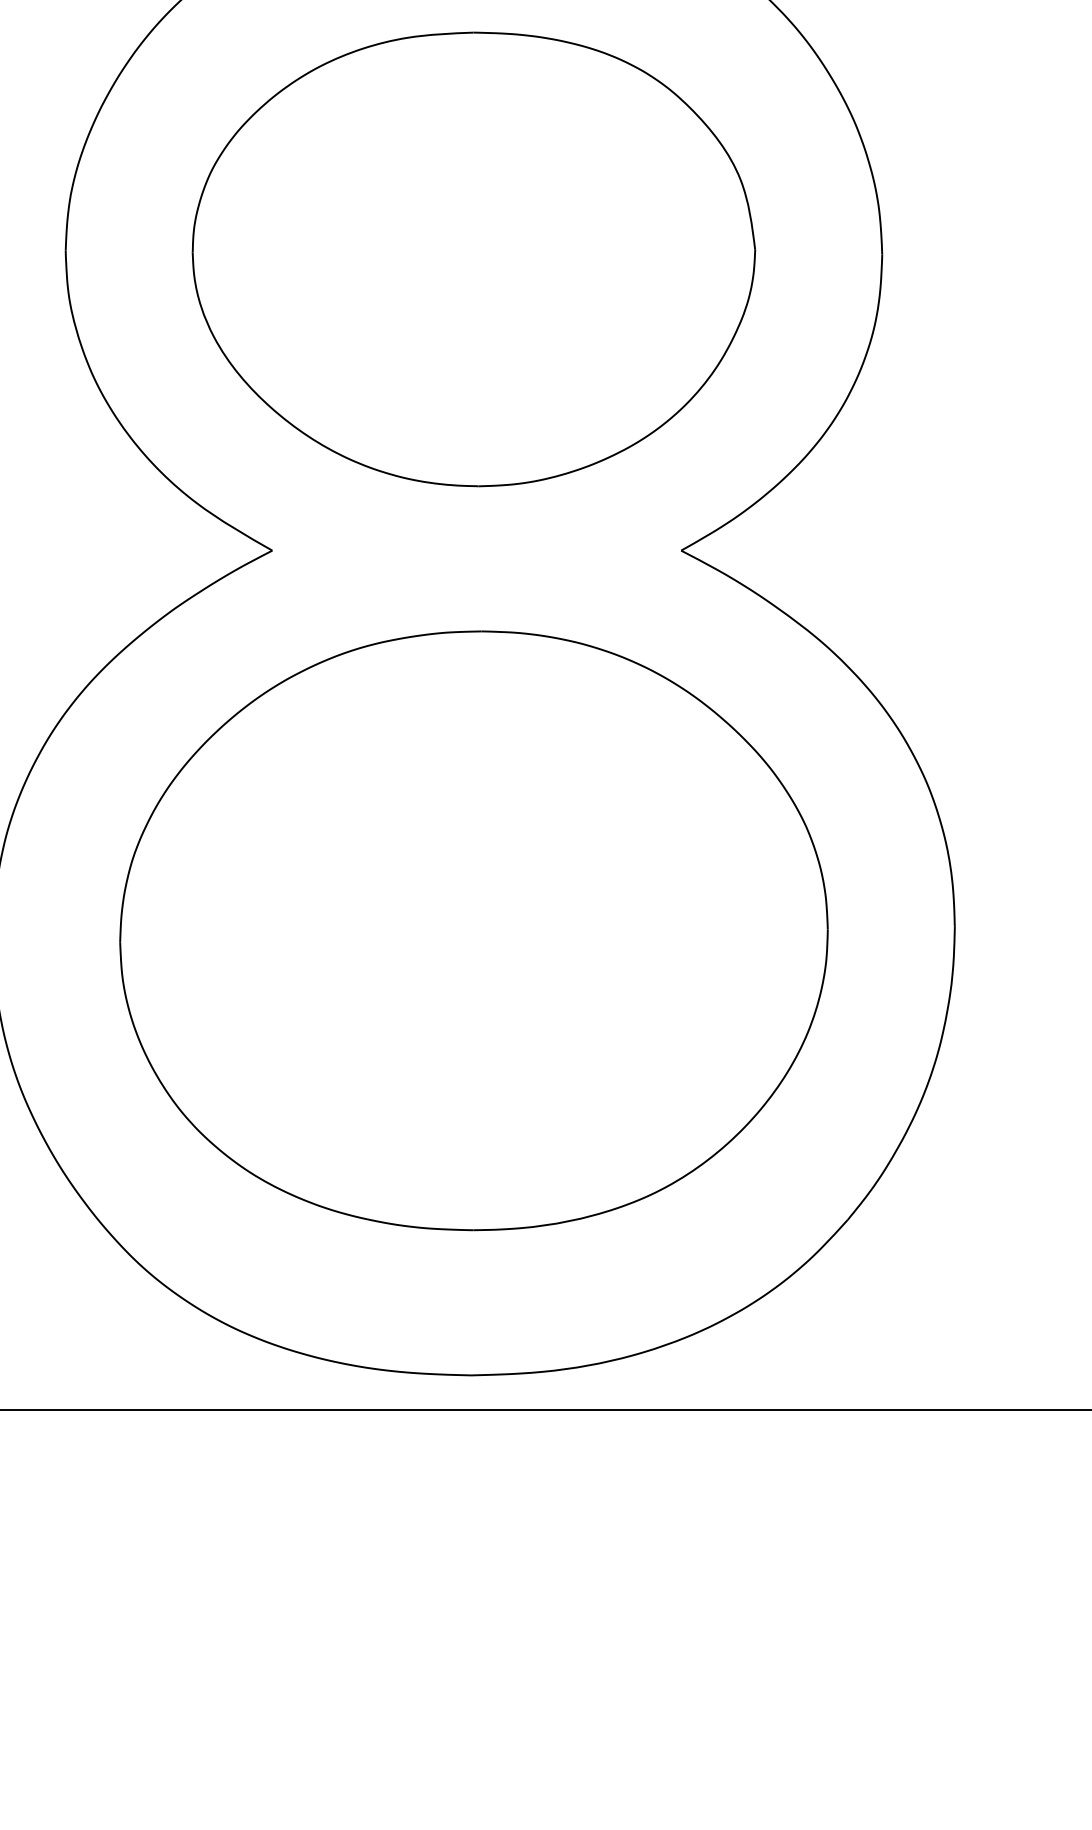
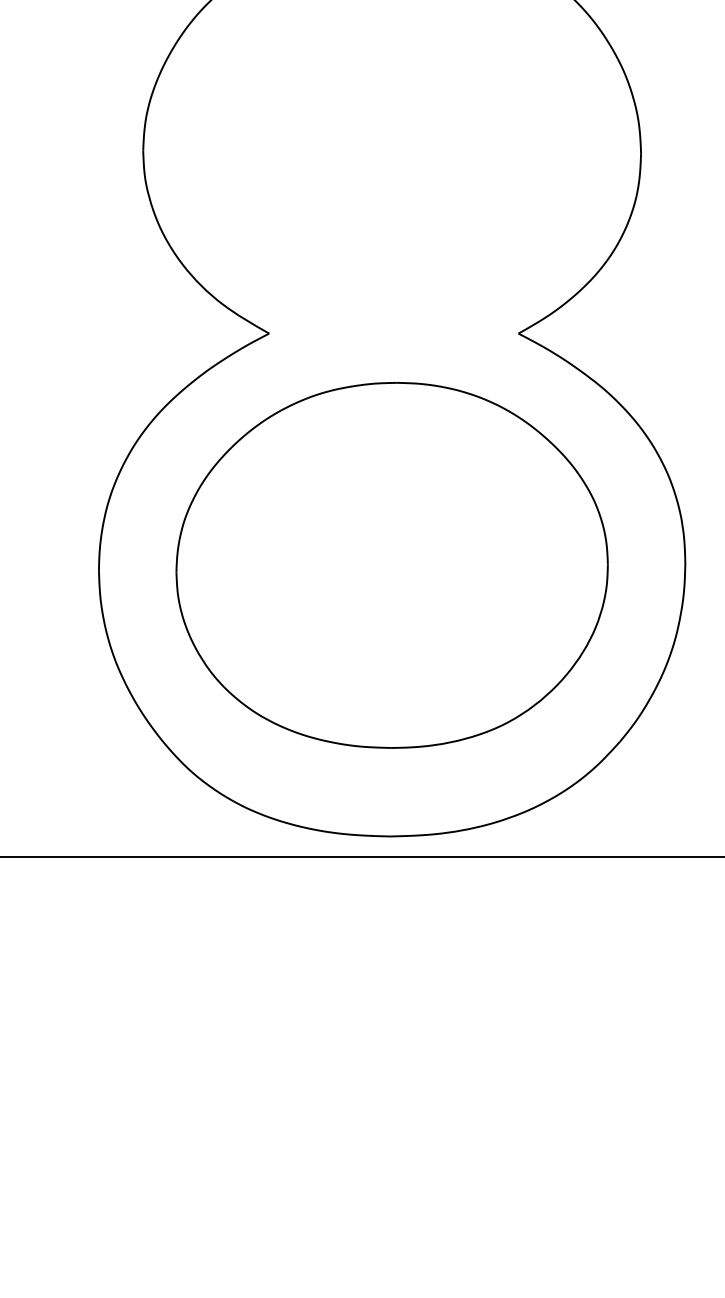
part: (472, 258) -> (391, 155), removed

